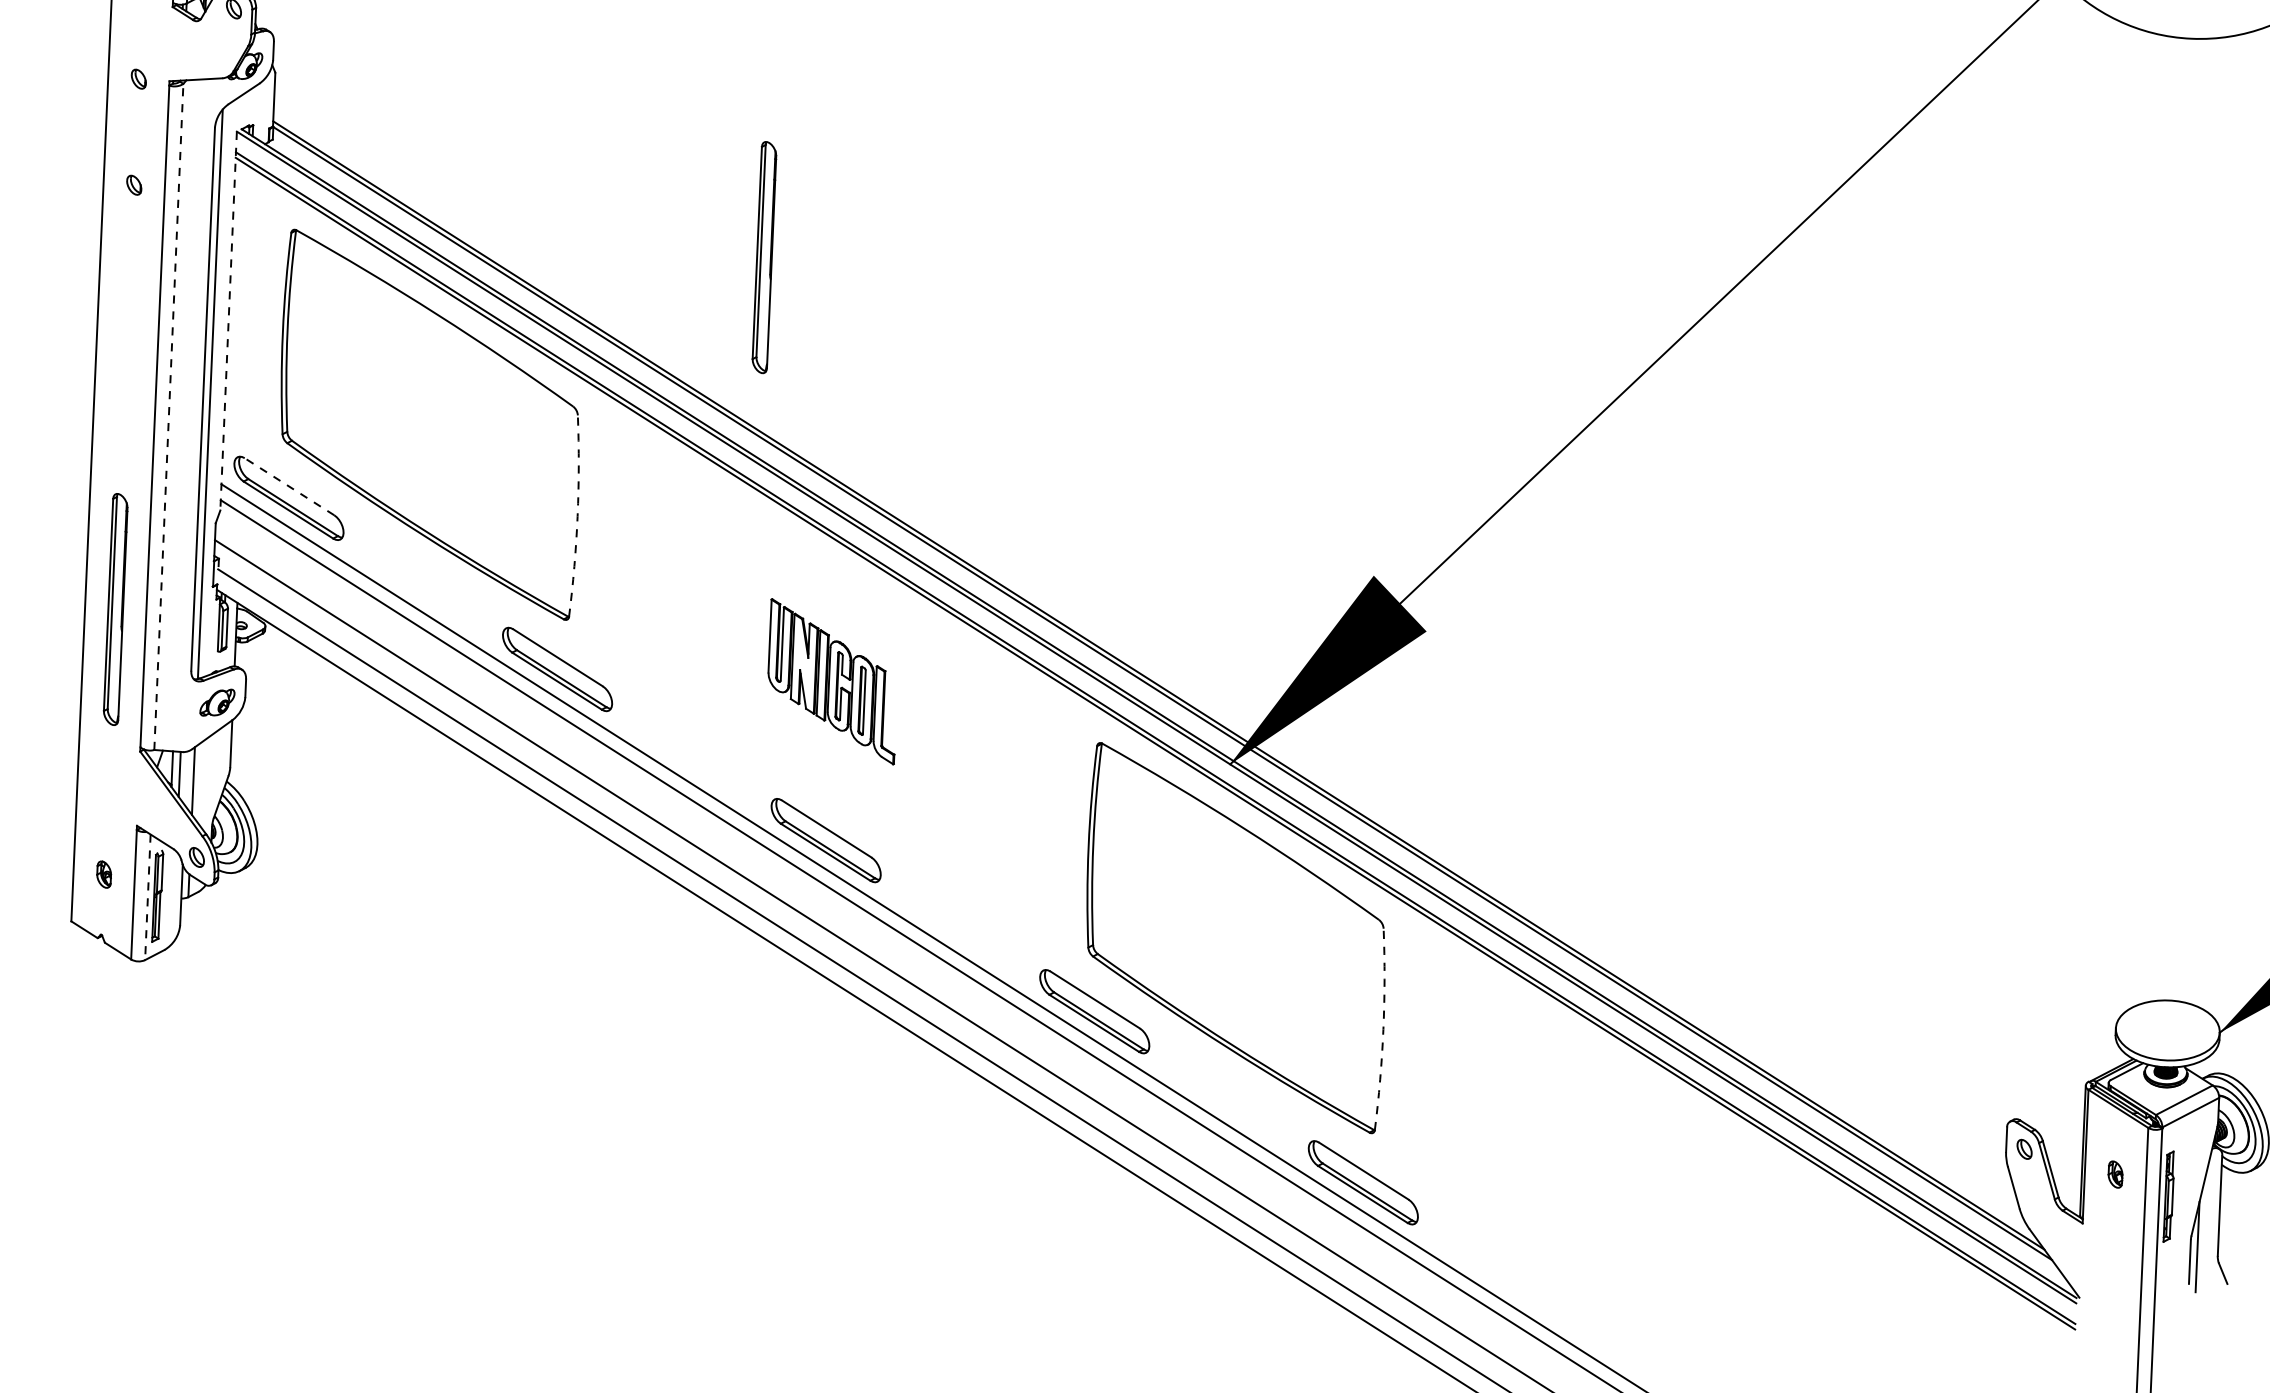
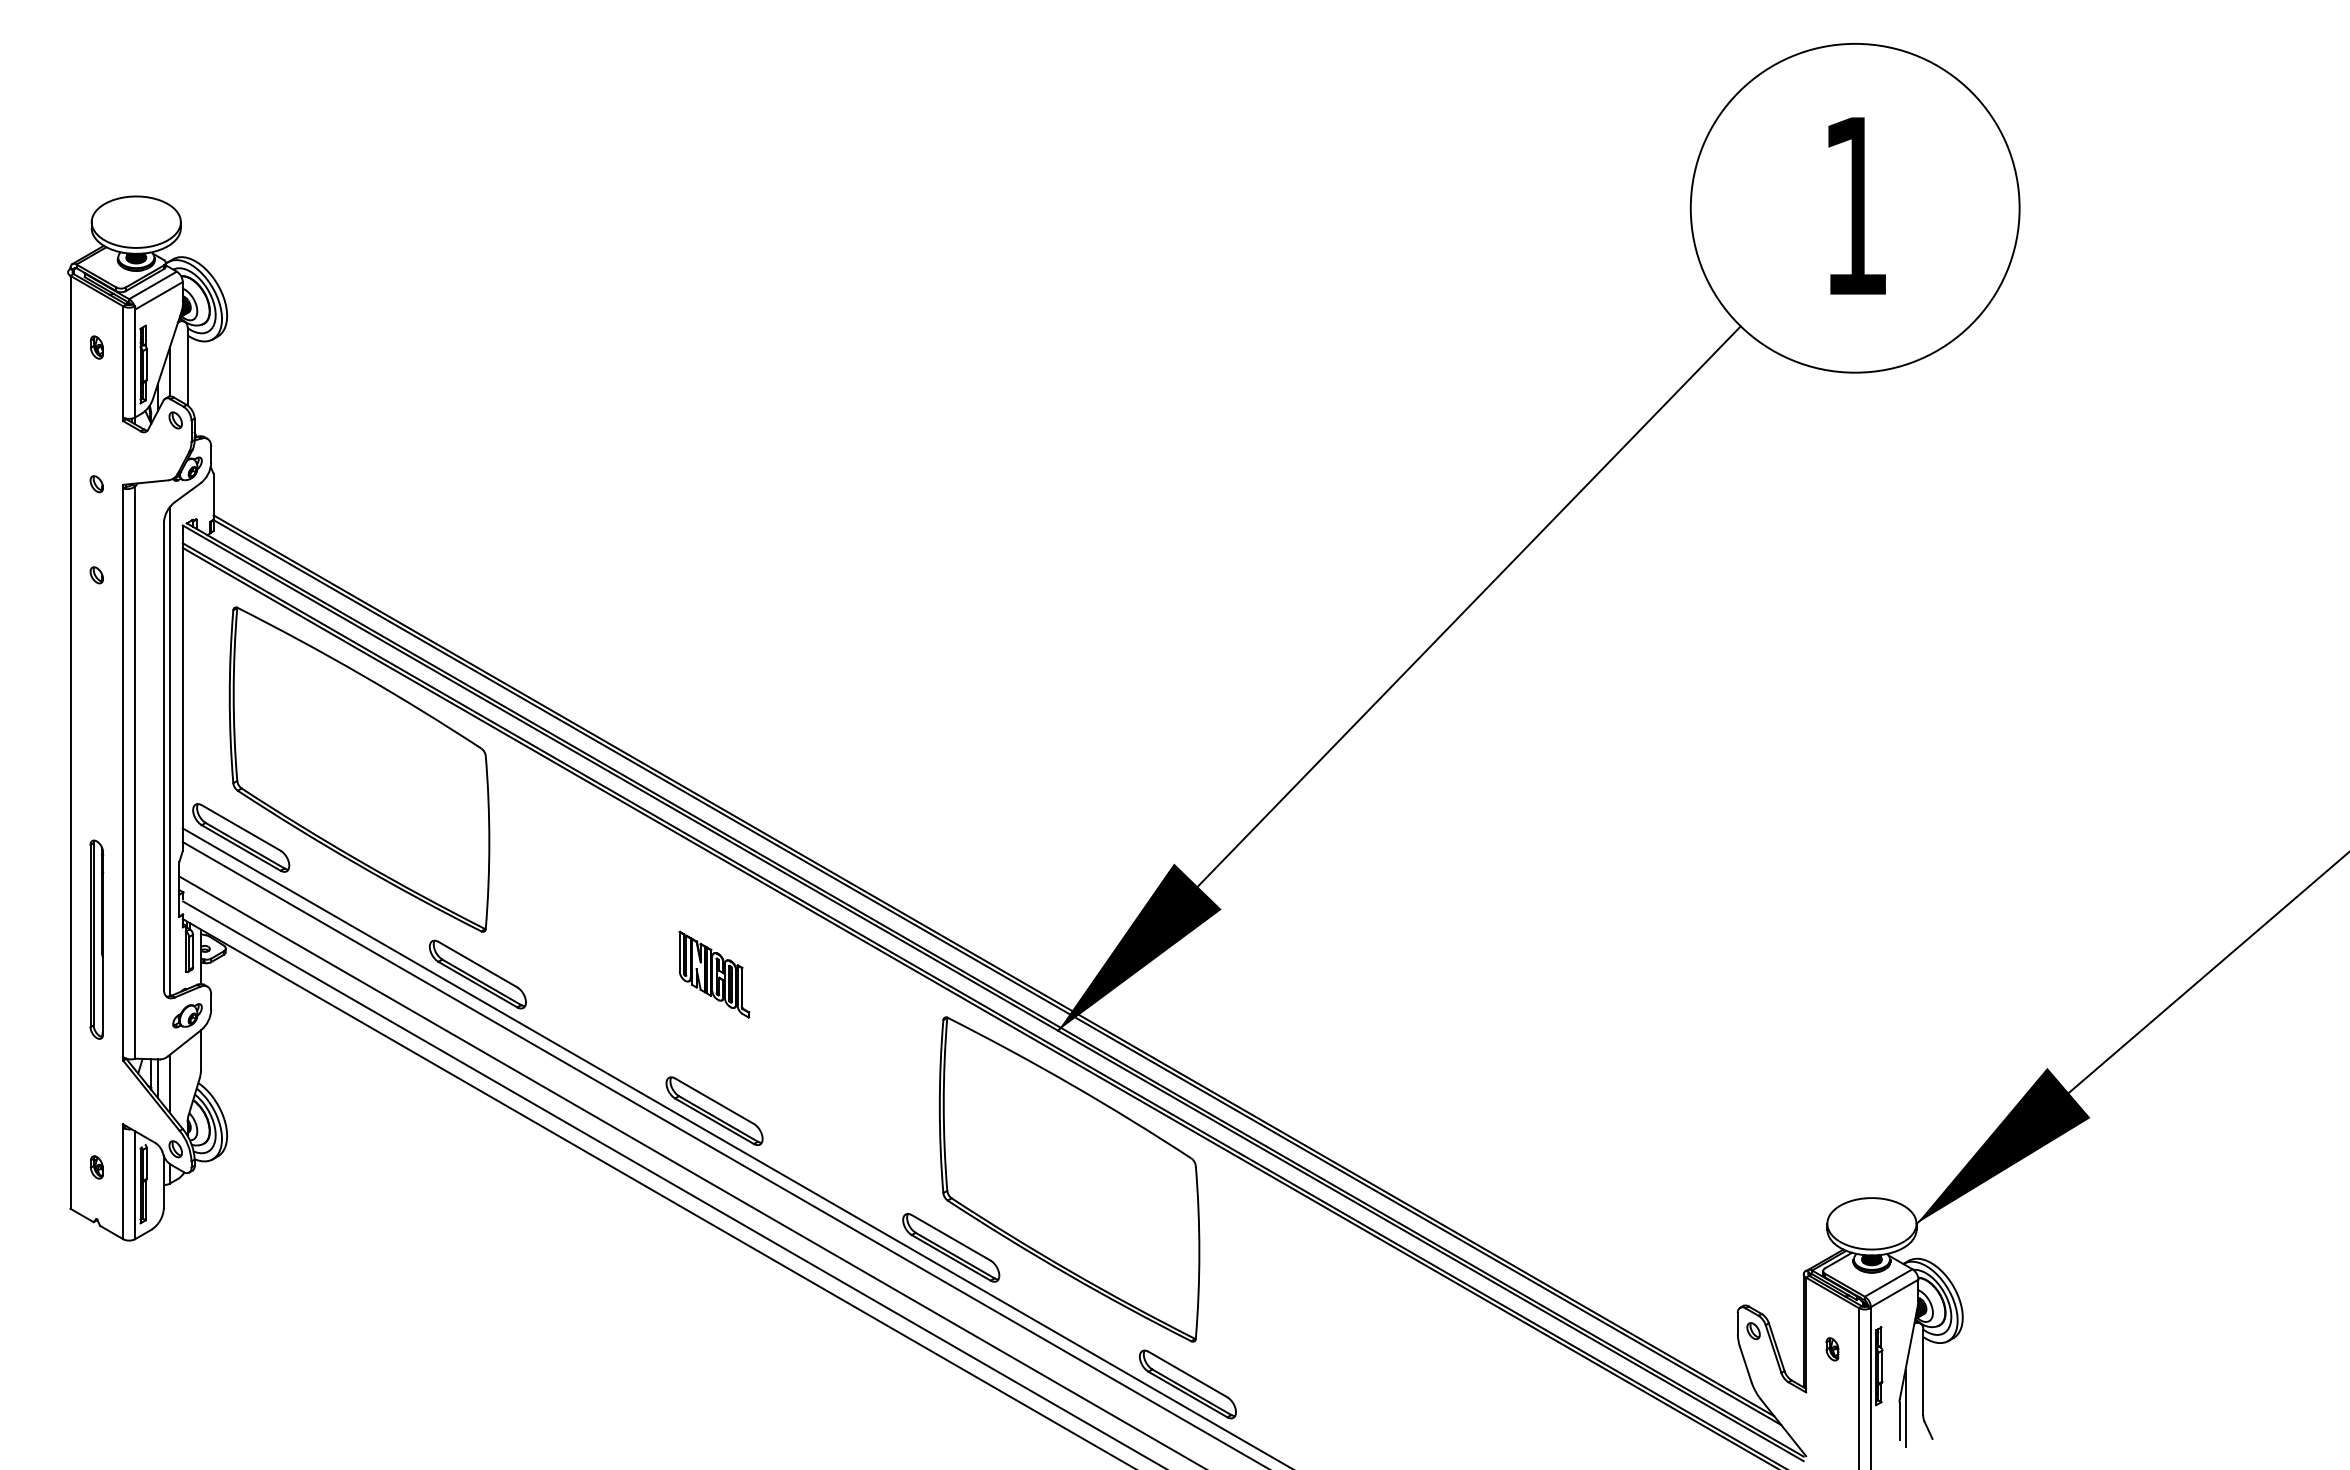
part: (764, 257) -> (639, 613), removed
line: (228, 321) -> (182, 688), dashed -> solid
line: (169, 416) -> (135, 772), dashed -> solid
line: (289, 486) -> (241, 827), dashed -> solid
arc: (577, 516) -> (489, 842), dashed -> solid
part: (833, 681) -> (714, 974), size x0.62
line: (148, 897) -> (135, 1185), dashed -> solid
arc: (1383, 1029) -> (1199, 1252), dashed -> solid

